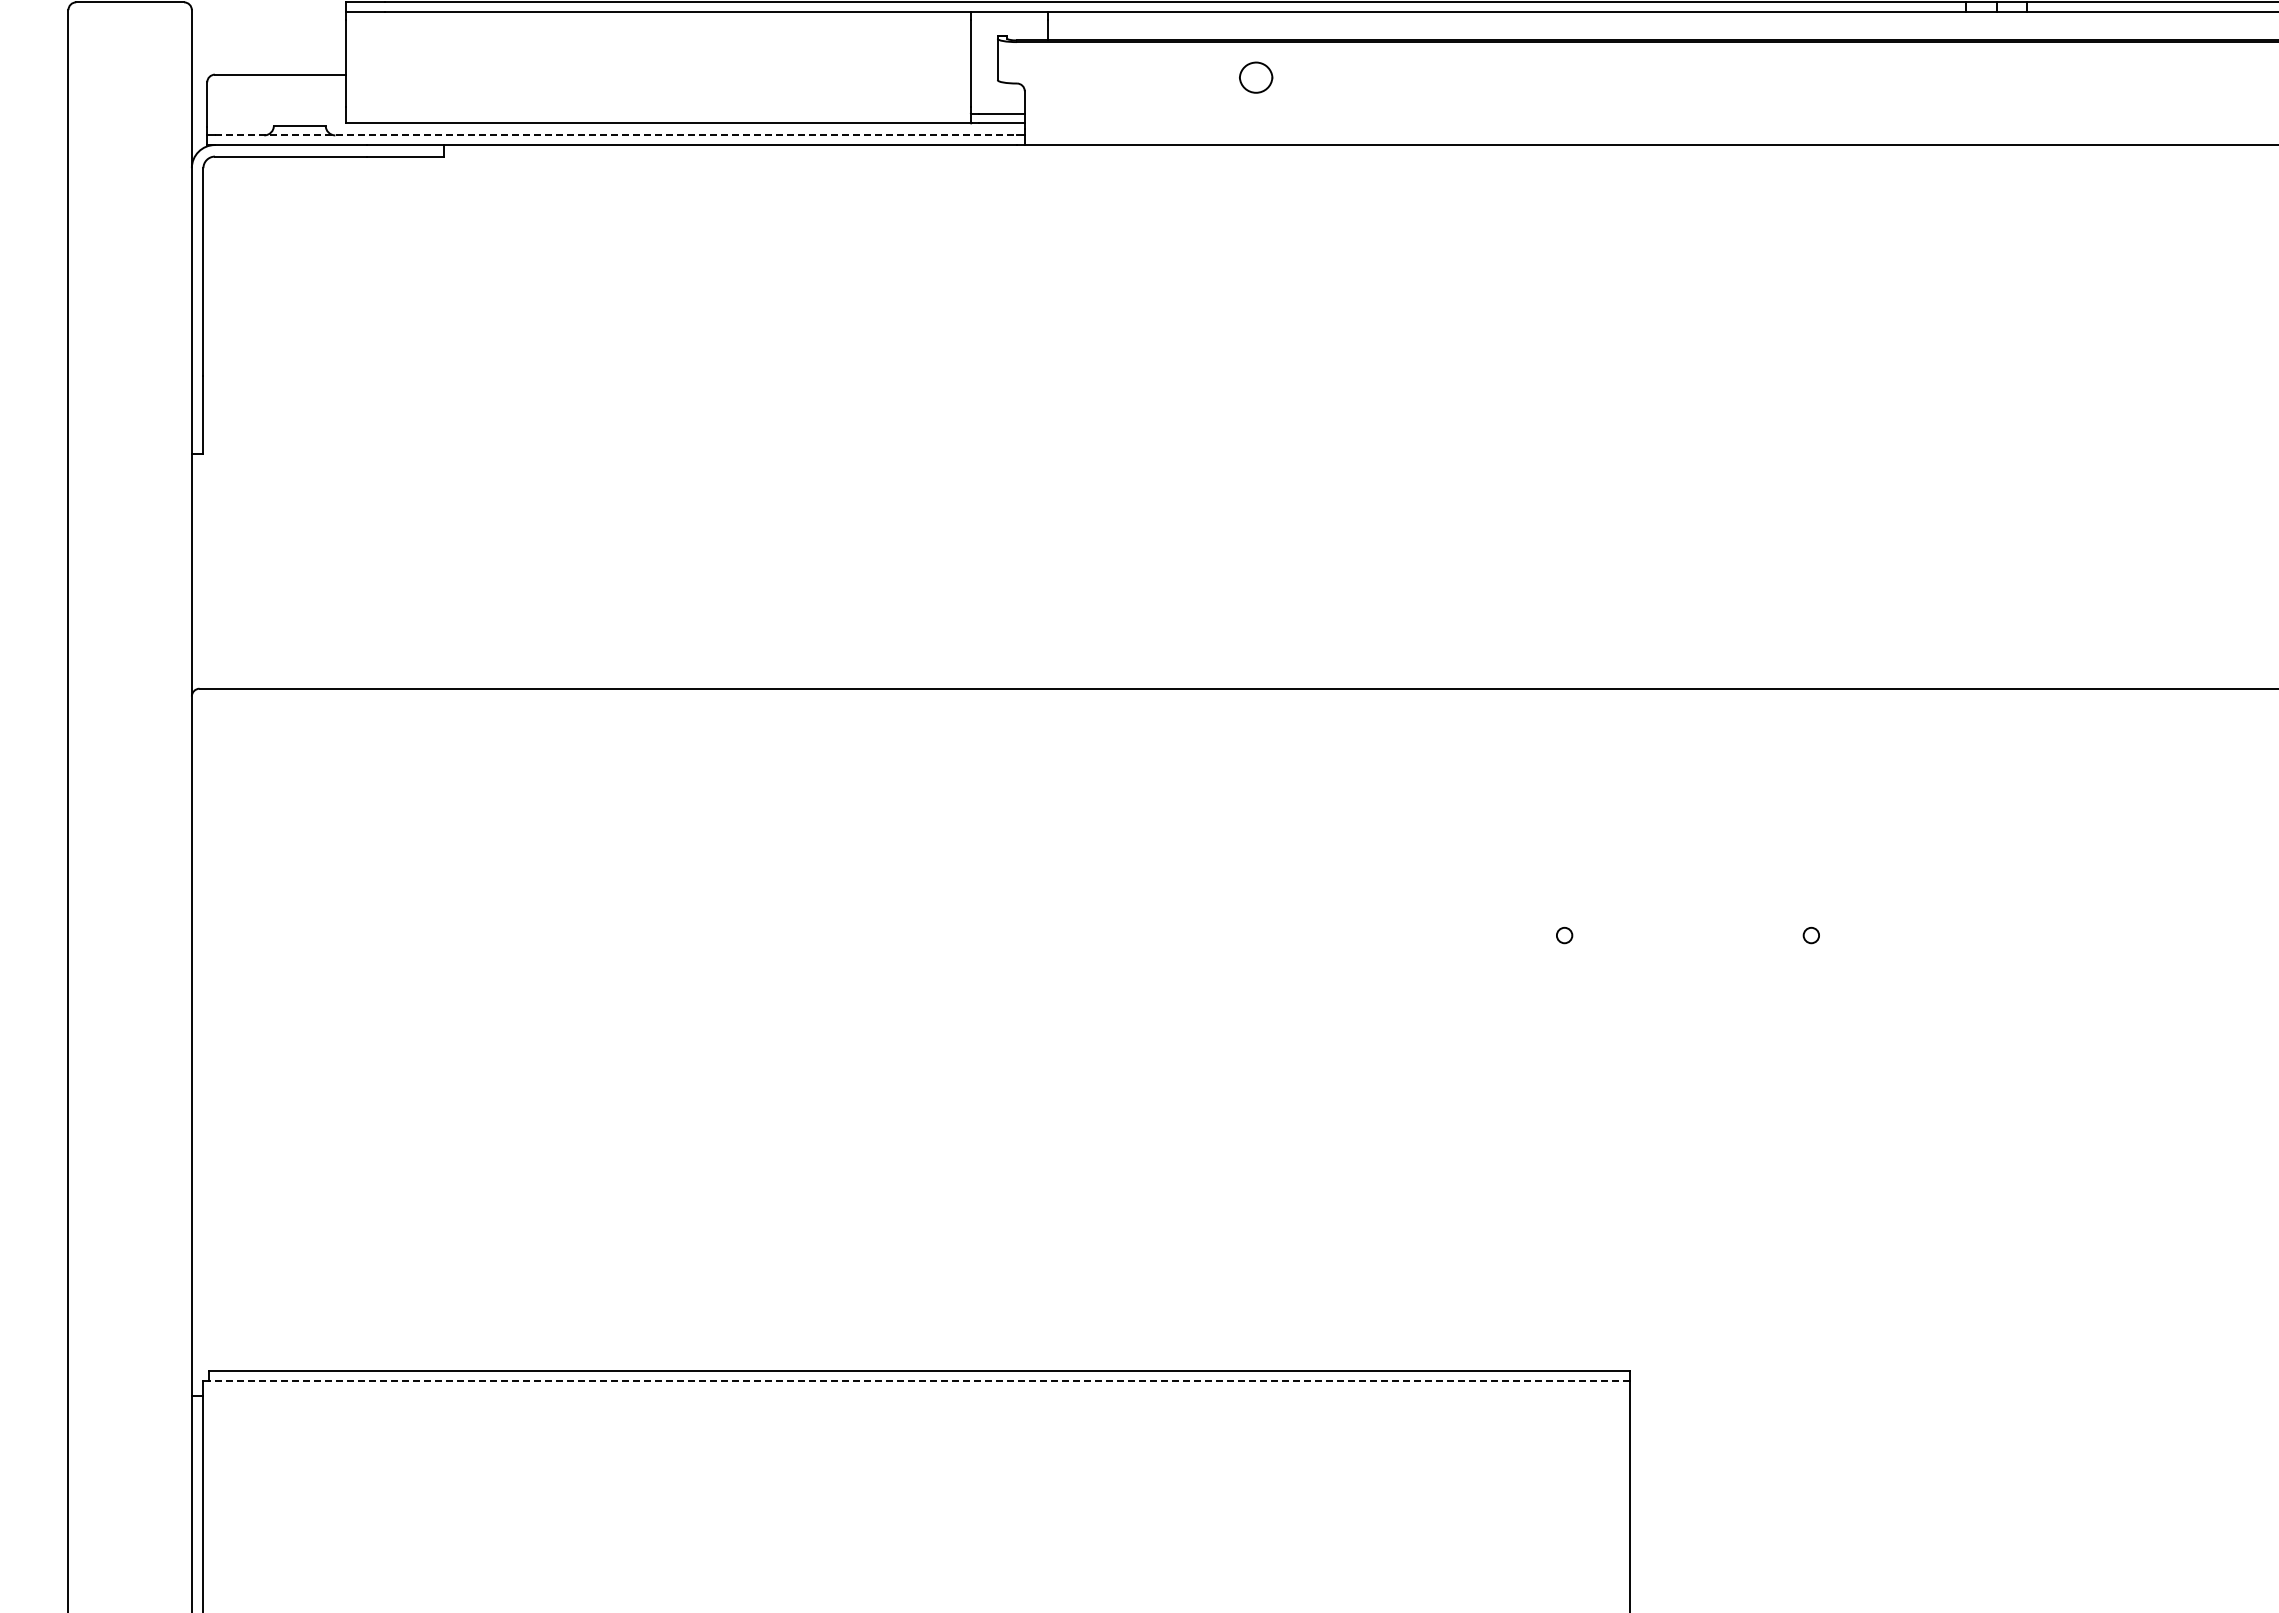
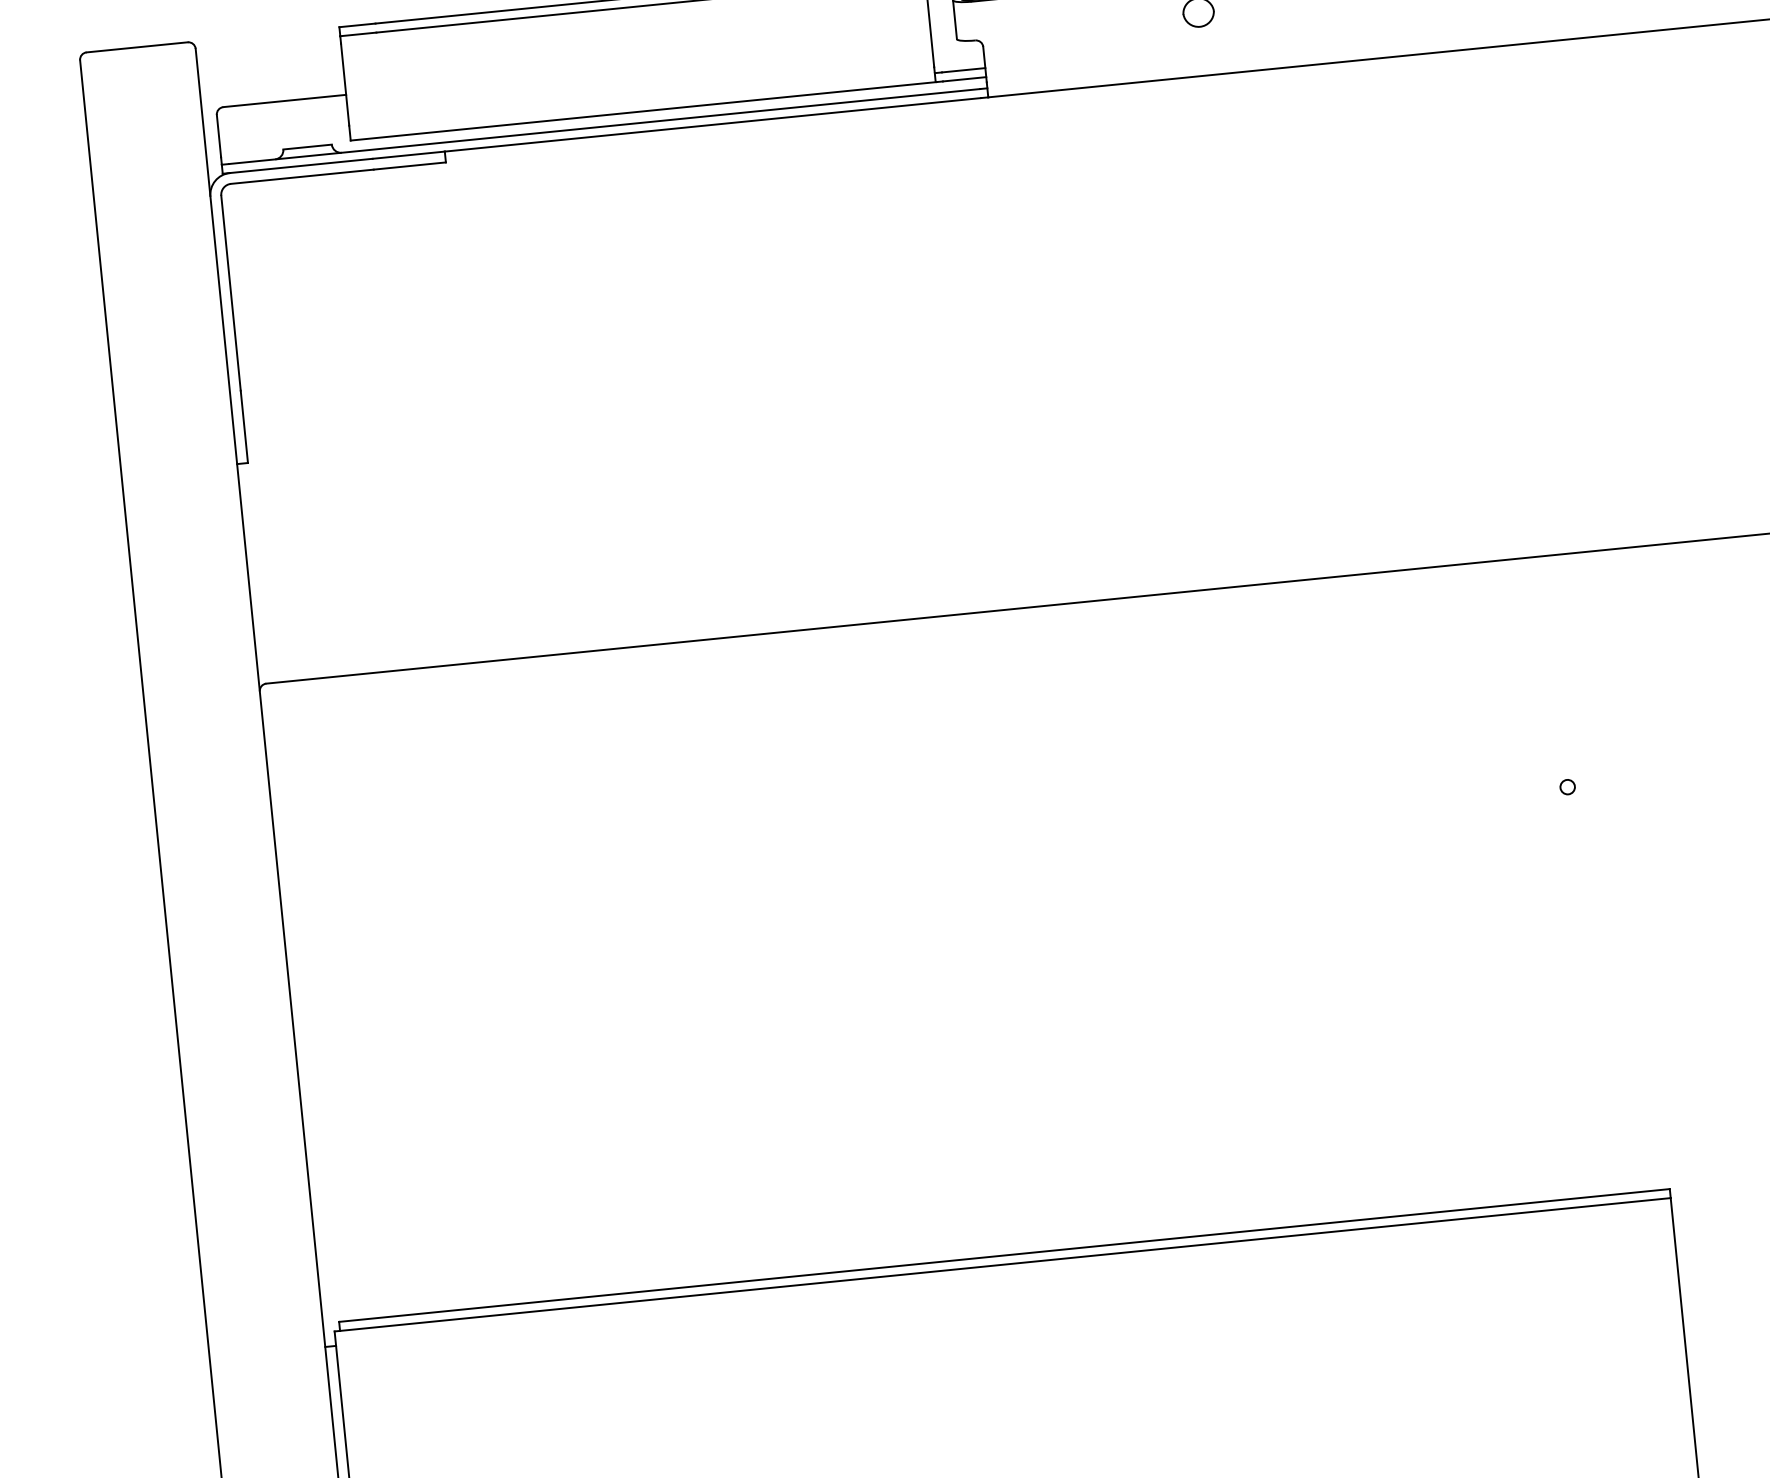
line: (616, 135) -> (605, 126), dashed -> solid
line: (919, 1380) -> (1005, 1264), dashed -> solid

